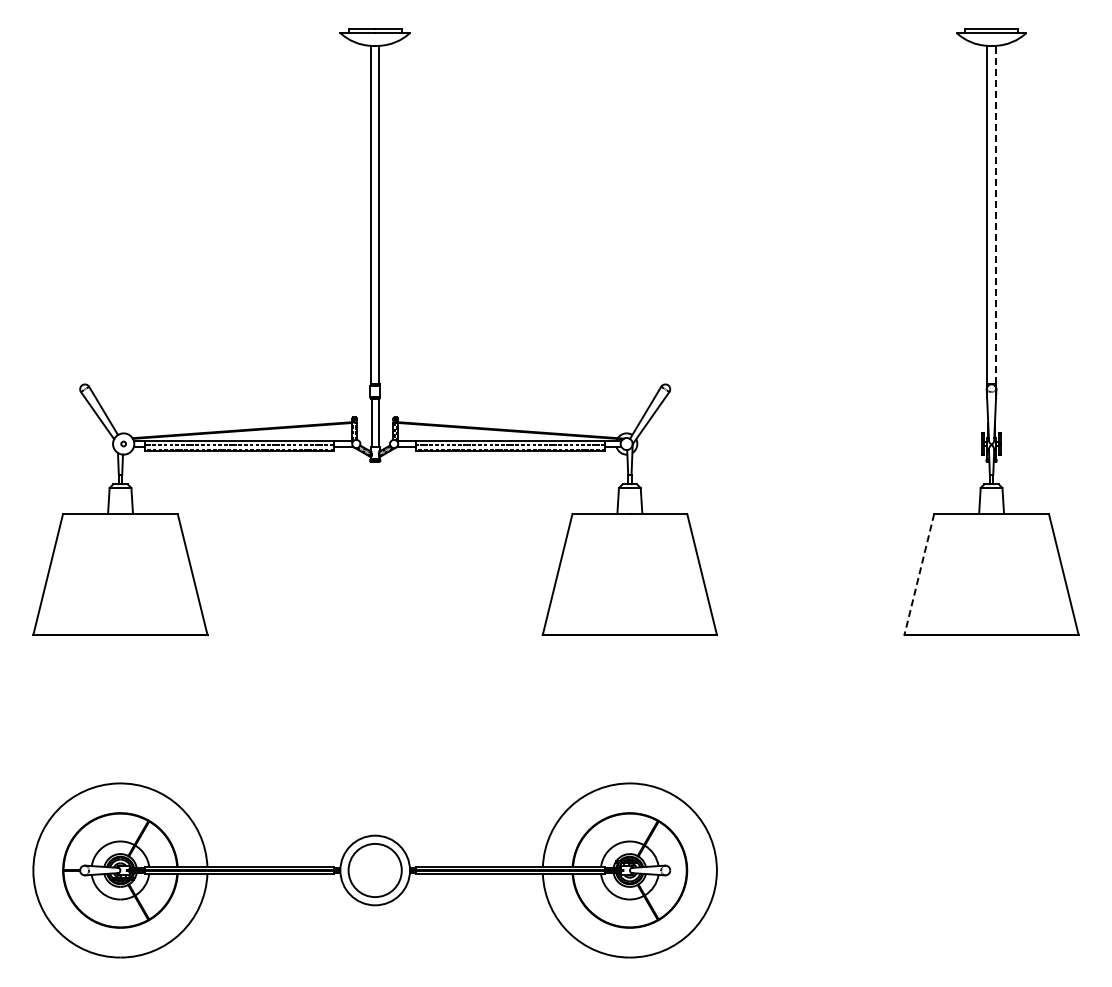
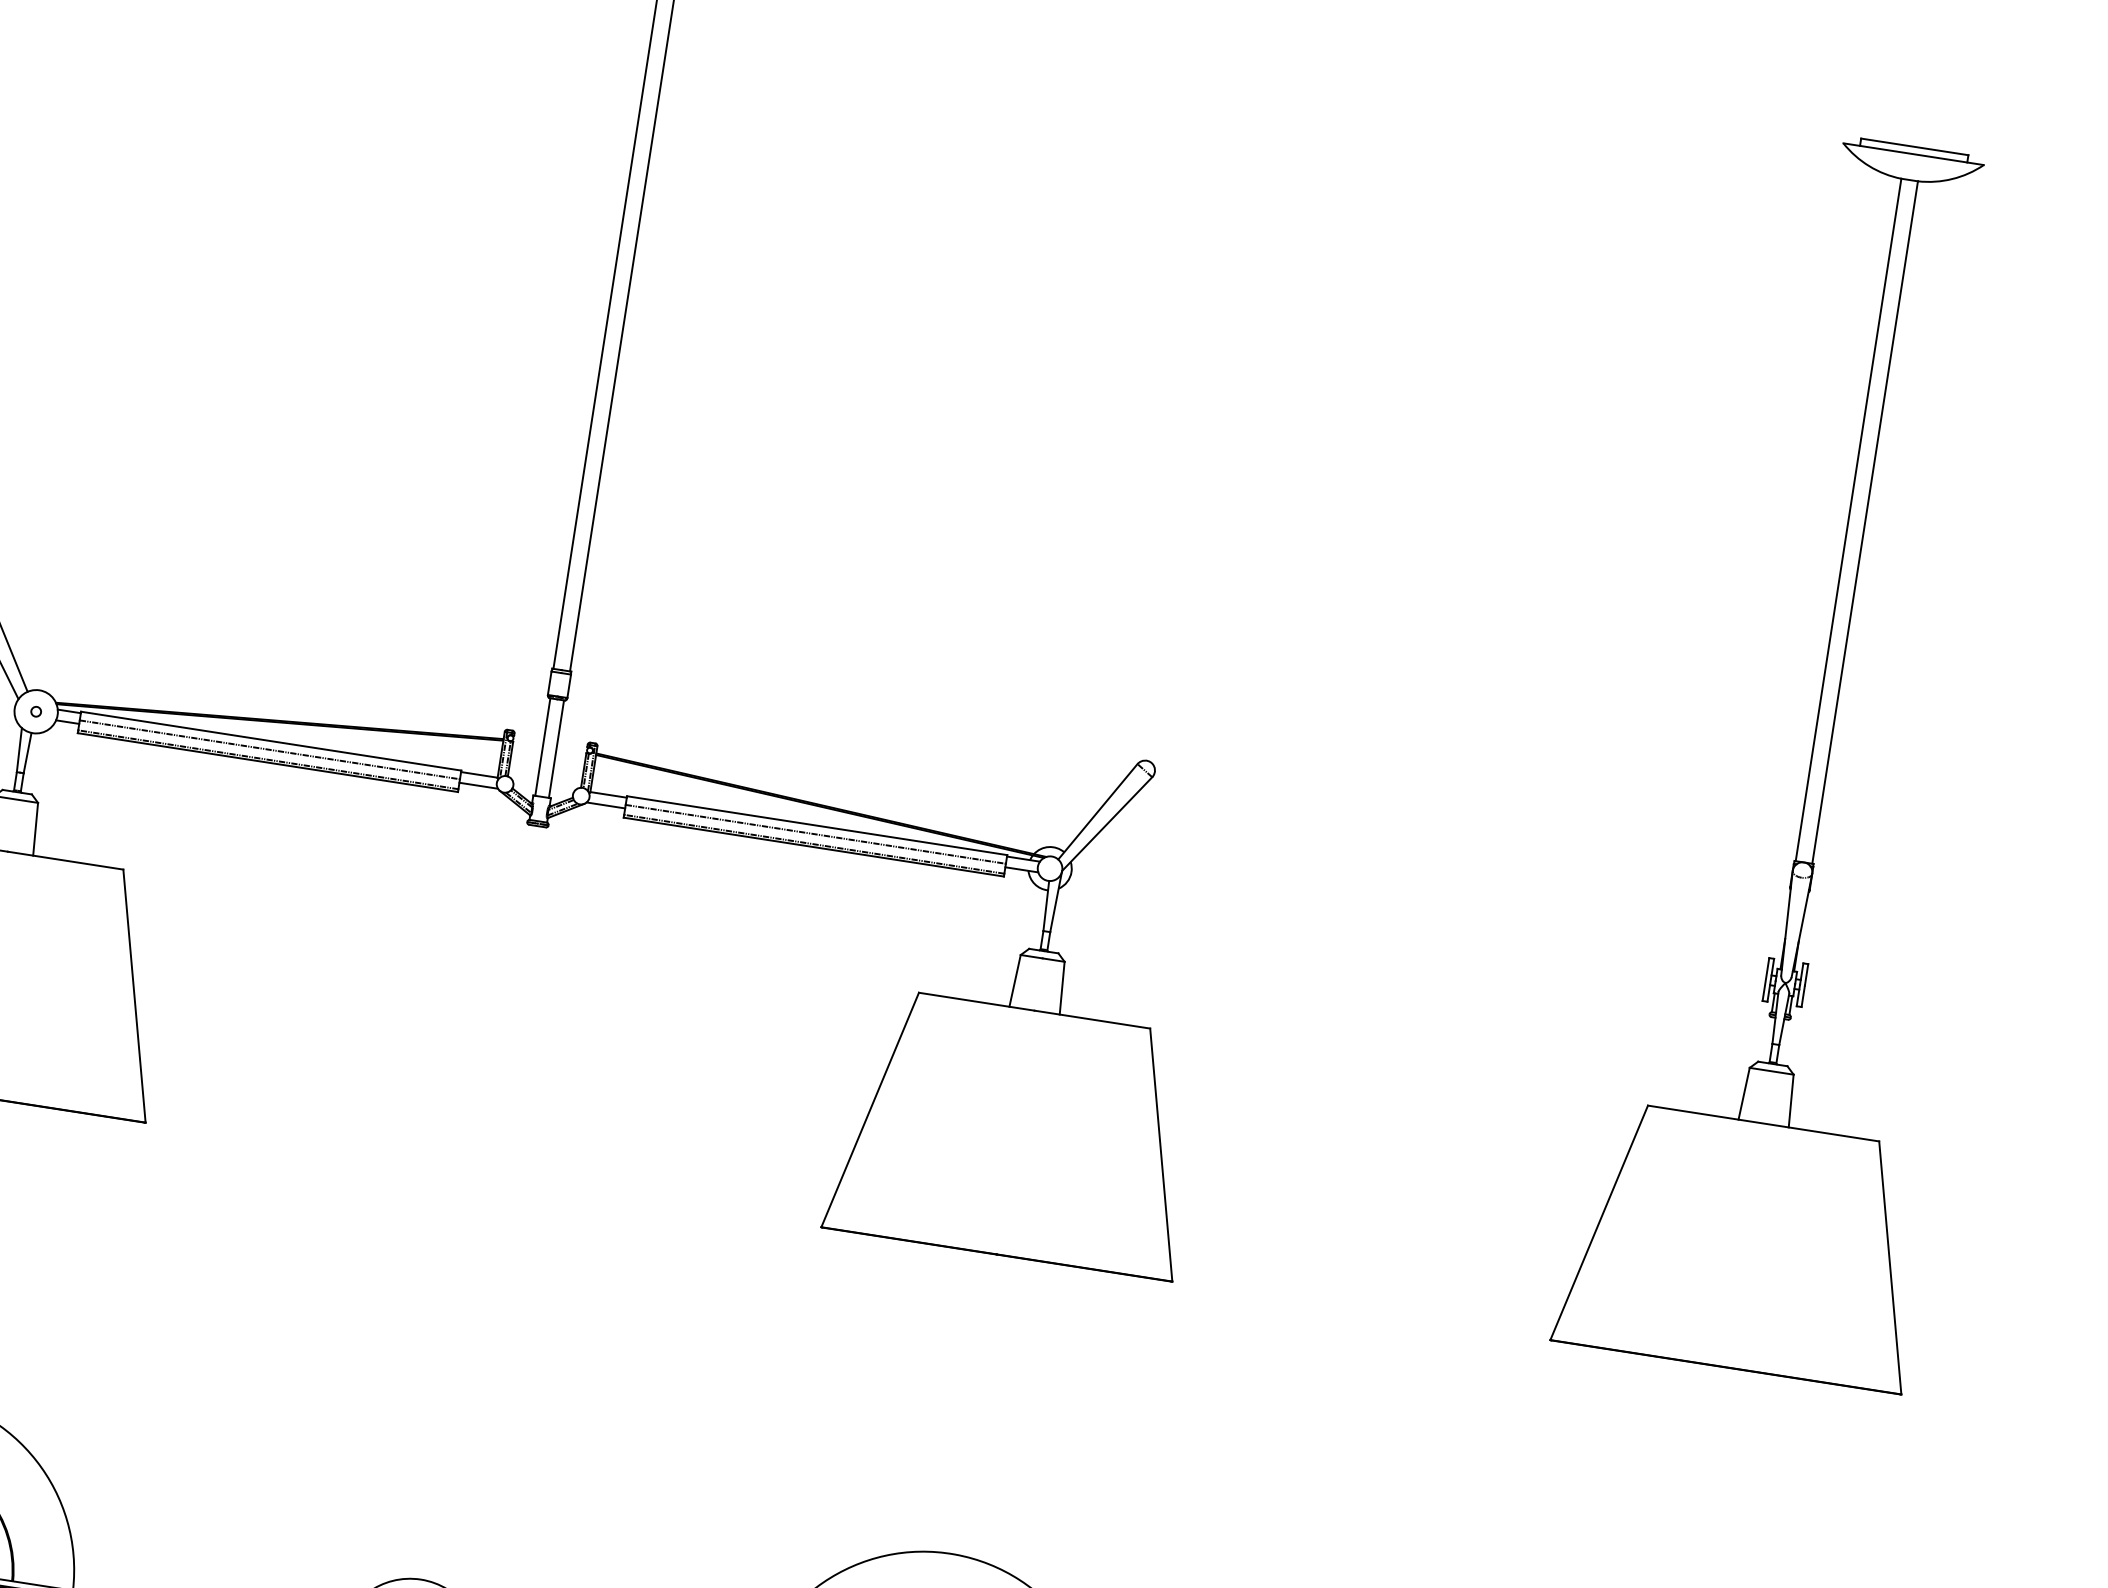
line: (995, 214) -> (1864, 521), dashed -> solid
line: (919, 574) -> (1599, 1223), dashed -> solid

